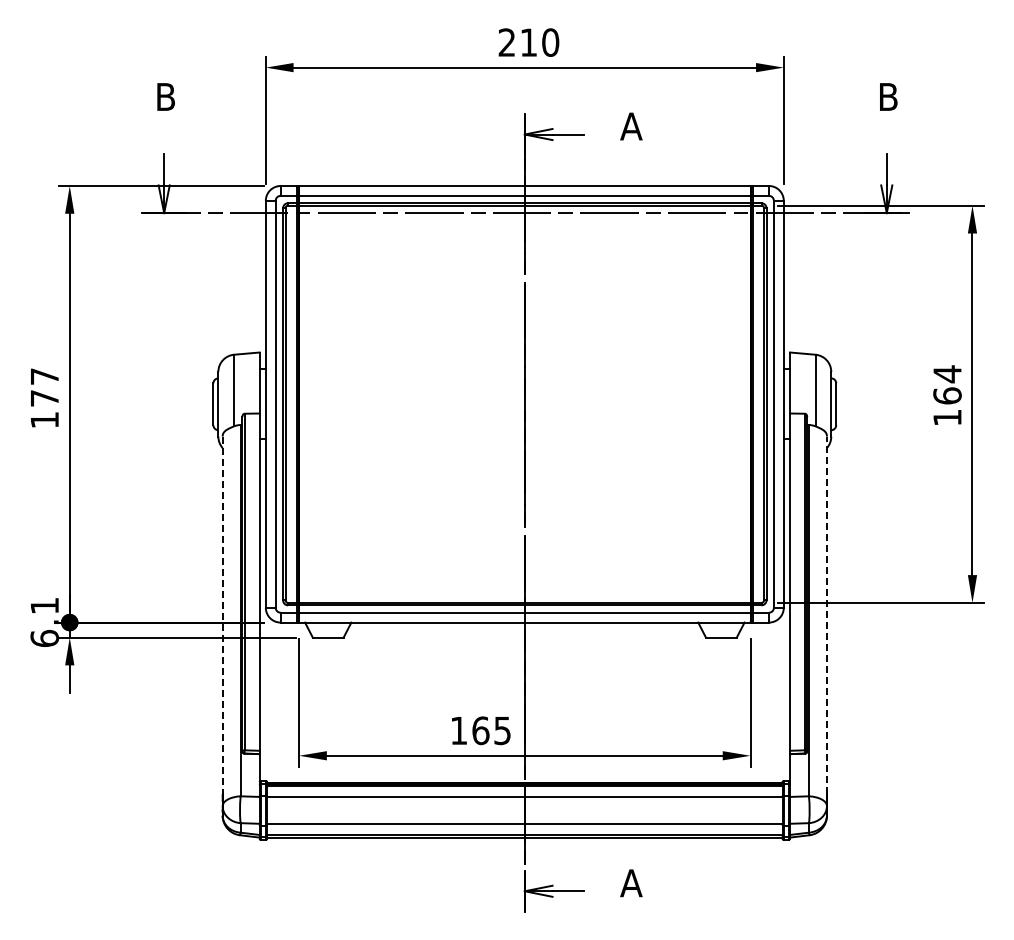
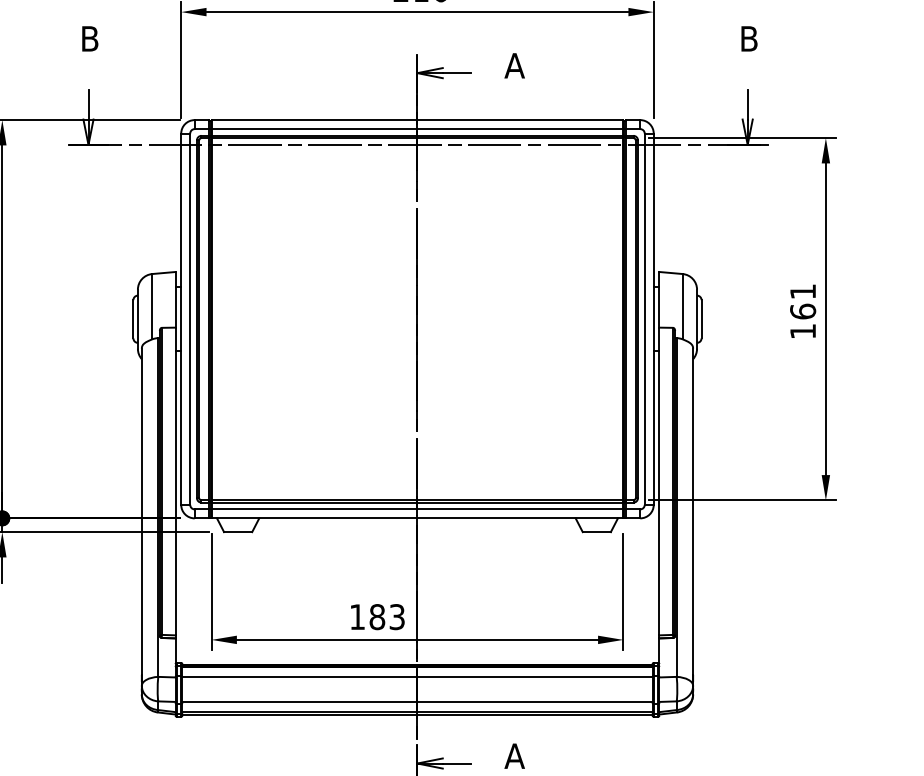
text: (947, 374) -> (803, 292), 164 -> 161
line: (222, 615) -> (141, 511), dashed -> solid
line: (826, 615) -> (692, 511), dashed -> solid
text: (491, 730) -> (387, 616), 165 -> 183

